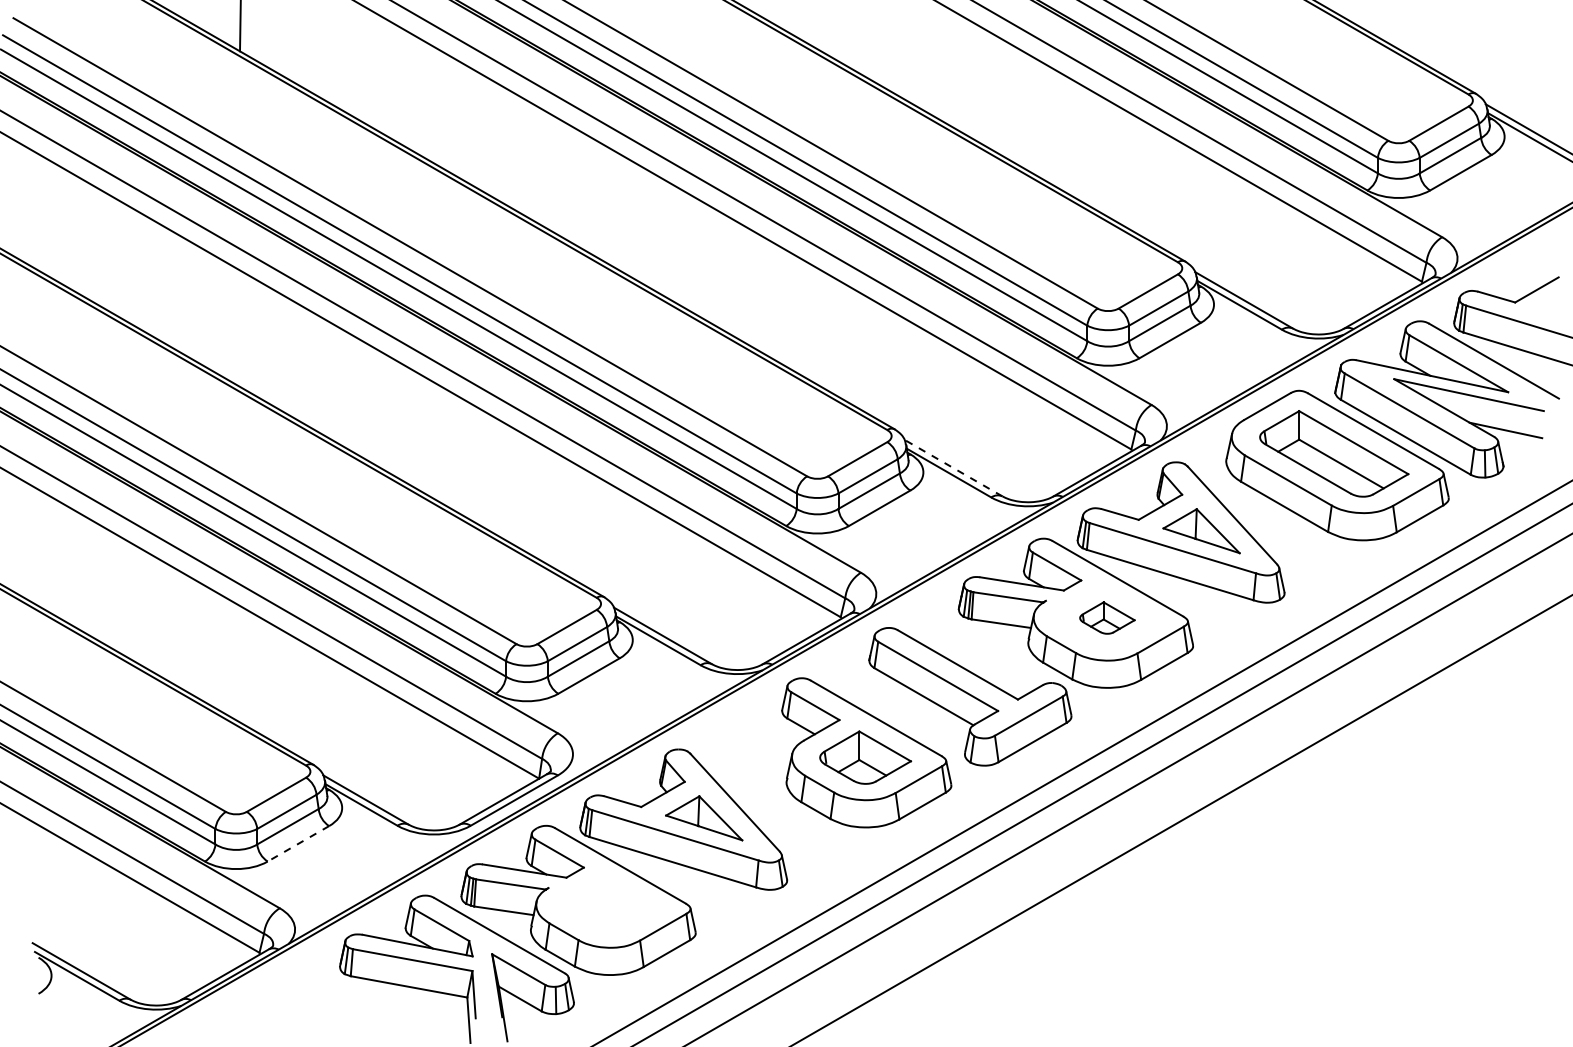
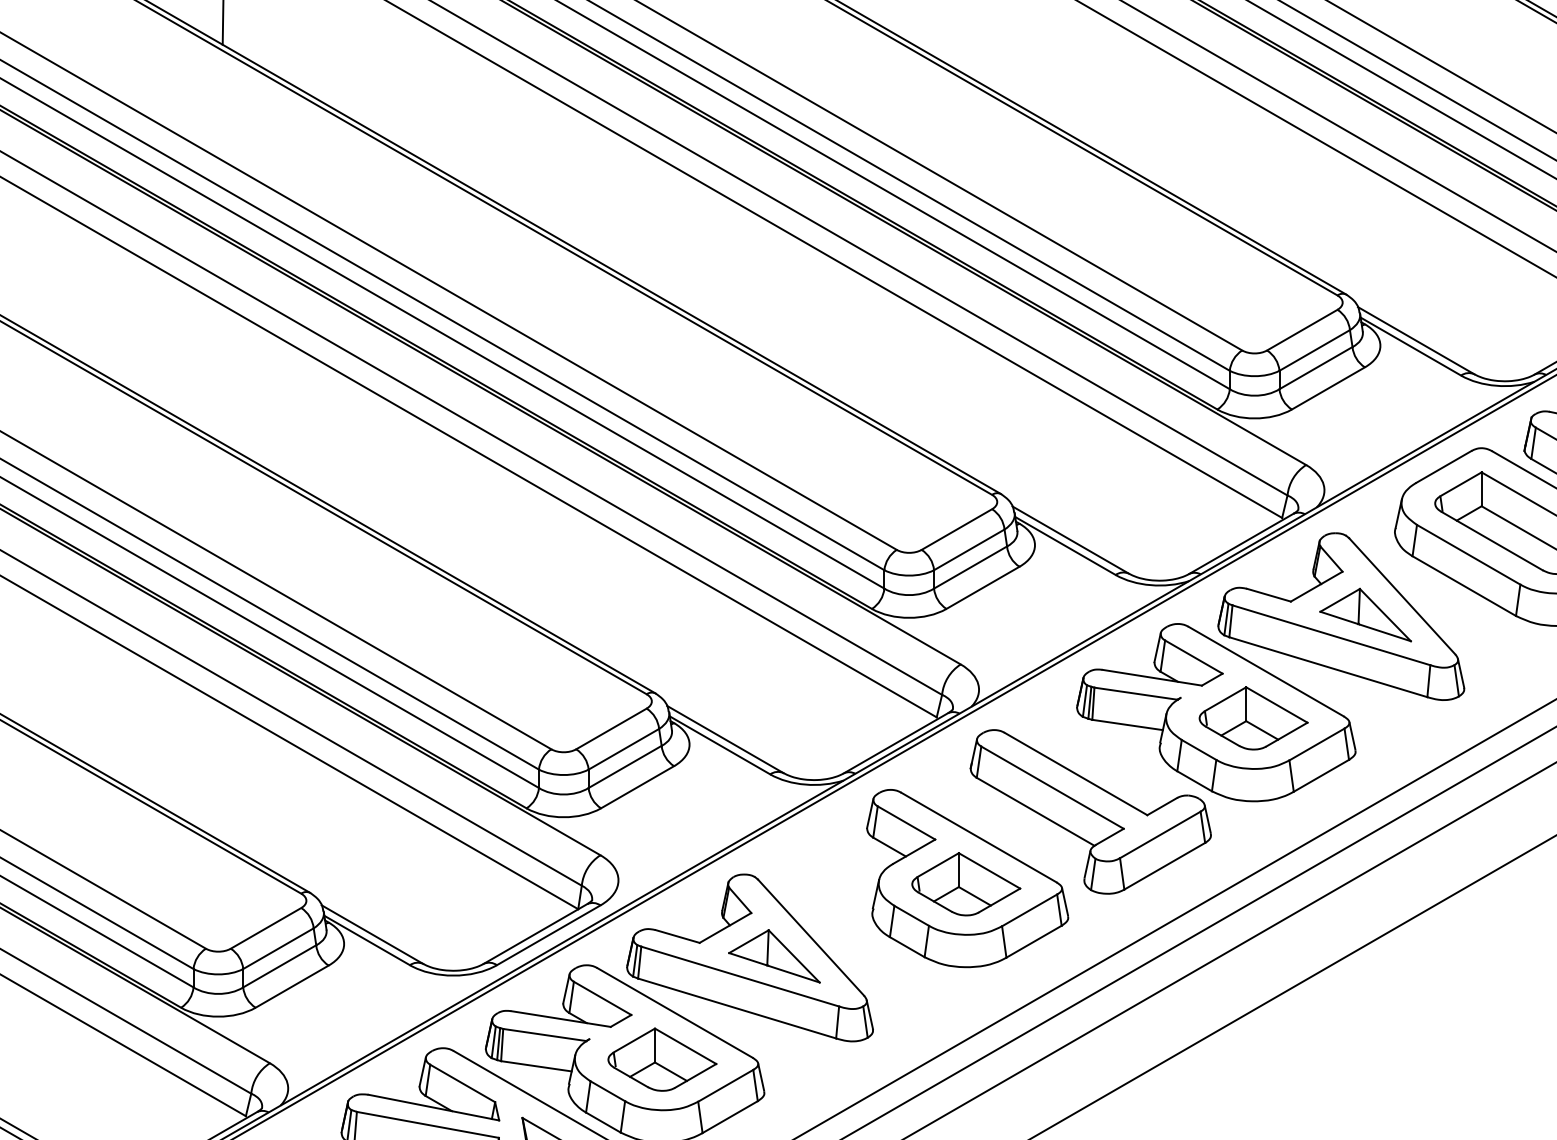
line: (953, 468) -> (1070, 540), dashed -> solid
part: (1107, 617) -> (1253, 717), size x1.67
line: (298, 844) -> (292, 987), dashed -> solid
part: (609, 905) -> (661, 1059), added

